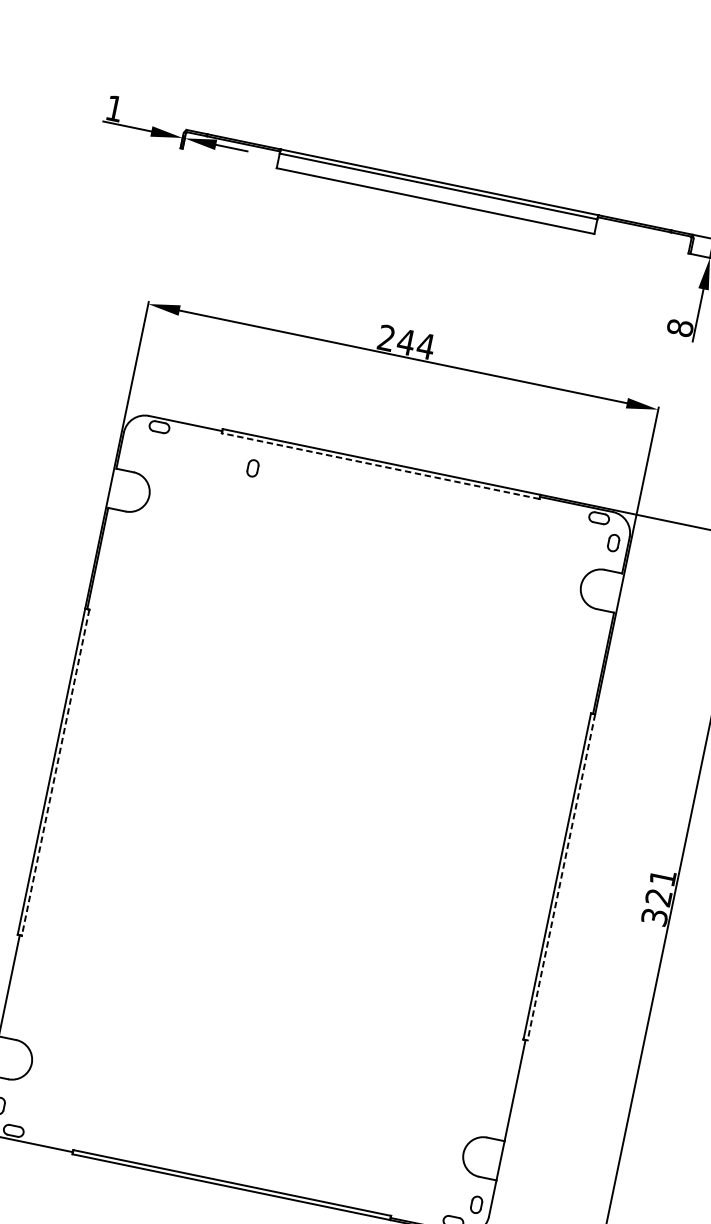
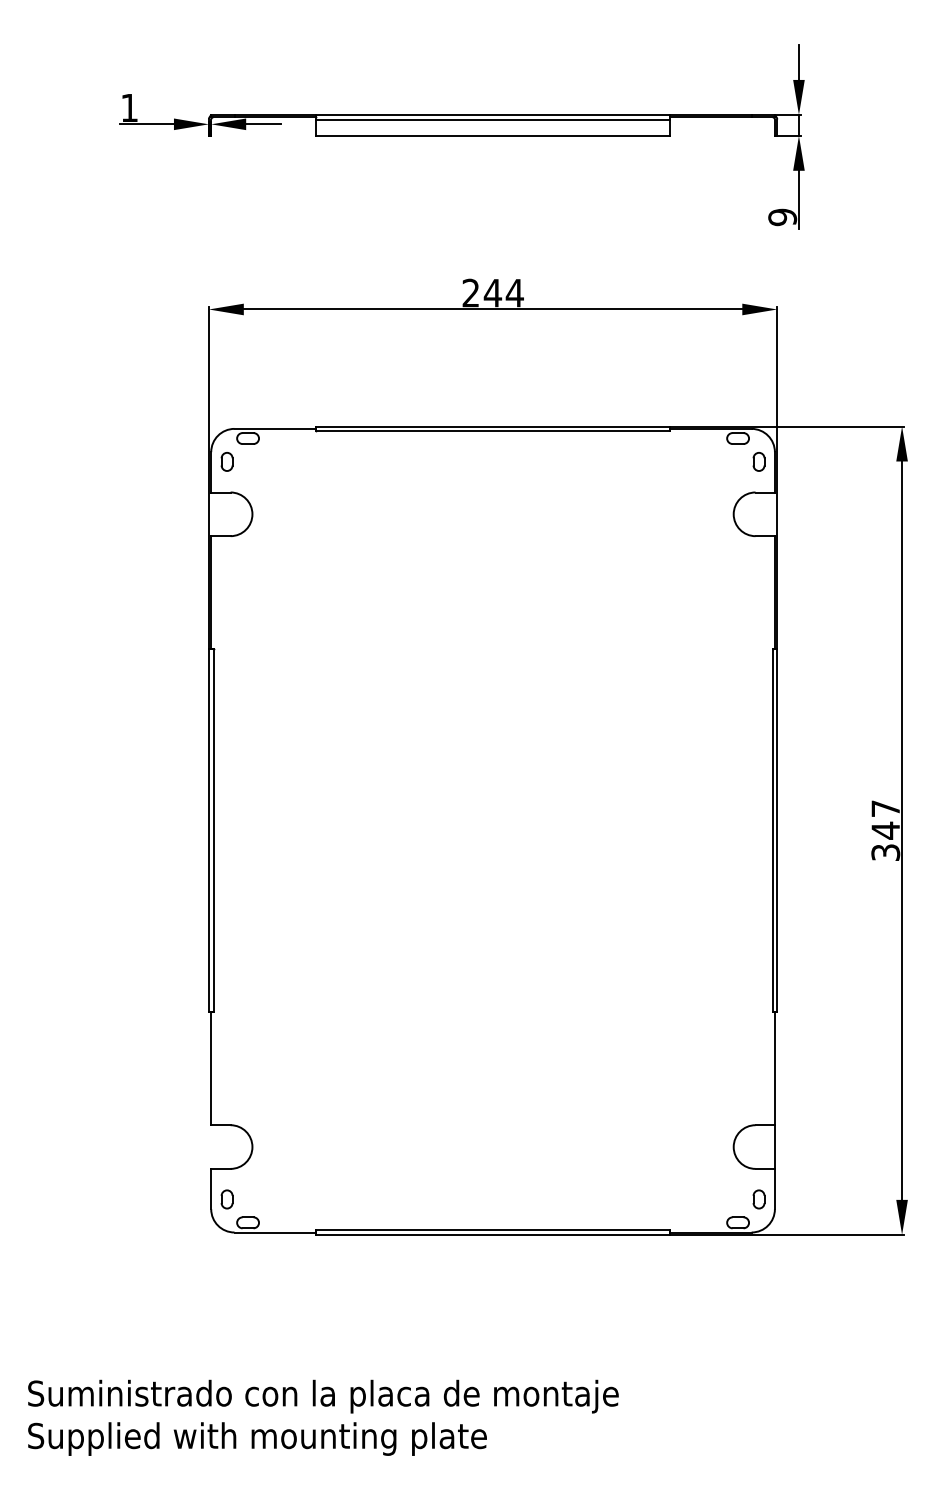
text: (680, 328) -> (782, 217), 8 -> 9
line: (380, 466) -> (492, 431), dashed -> solid
part: (252, 467) -> (226, 461), moved
line: (55, 772) -> (213, 830), dashed -> solid
line: (561, 877) -> (777, 830), dashed -> solid
text: (660, 887) -> (885, 819), 321 -> 347

